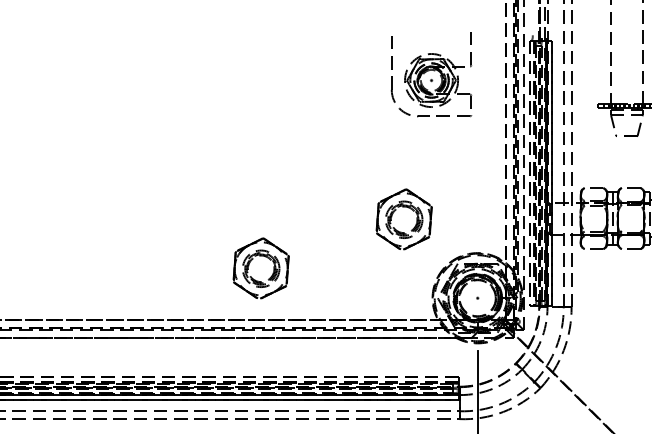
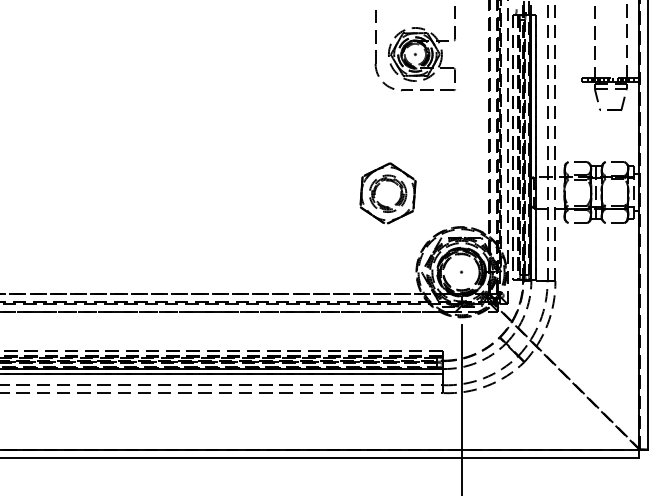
part: (260, 268) -> (244, 242), removed

